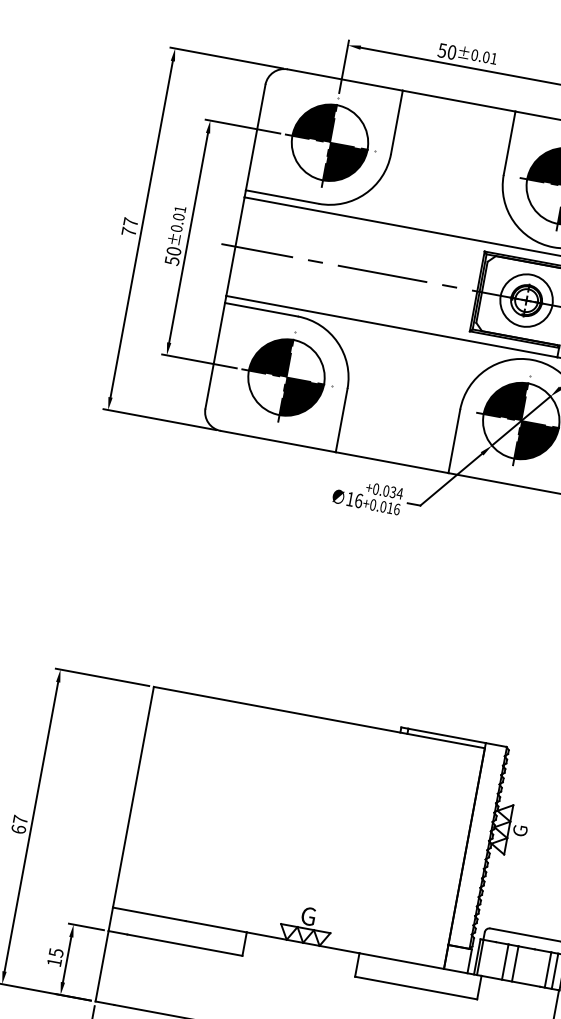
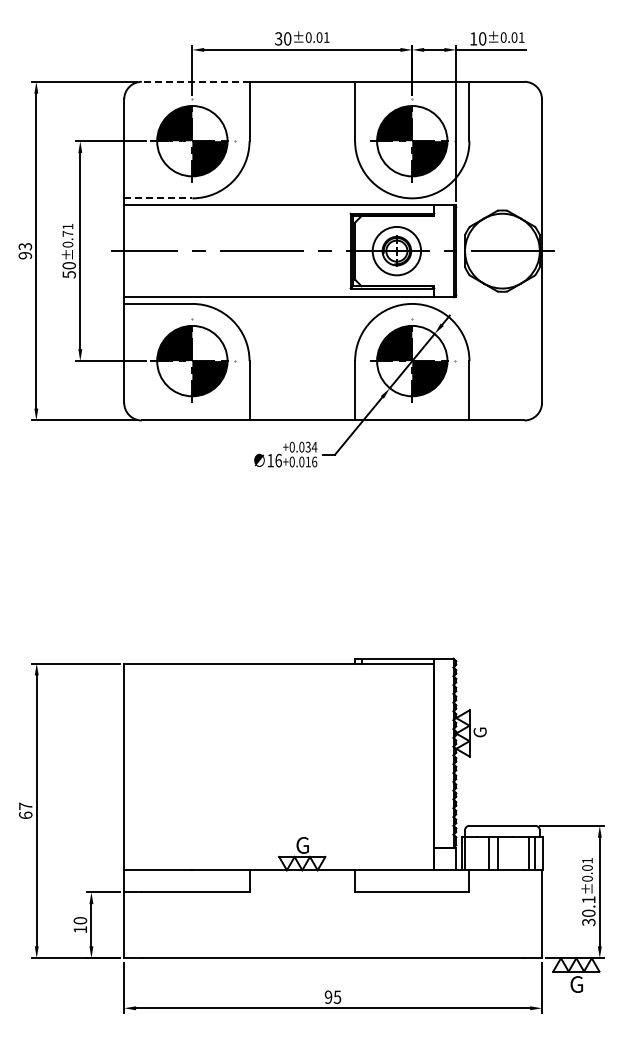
text: (442, 50) -> (278, 38), 50 -> 30
line: (345, 79) -> (195, 81), solid -> dashed
line: (282, 197) -> (158, 198), solid -> dashed
text: (178, 216) -> (67, 233), ±0.01 -> ±0.71
text: (130, 227) -> (25, 251), 77 -> 93
text: (55, 952) -> (79, 920), 15 -> 10

